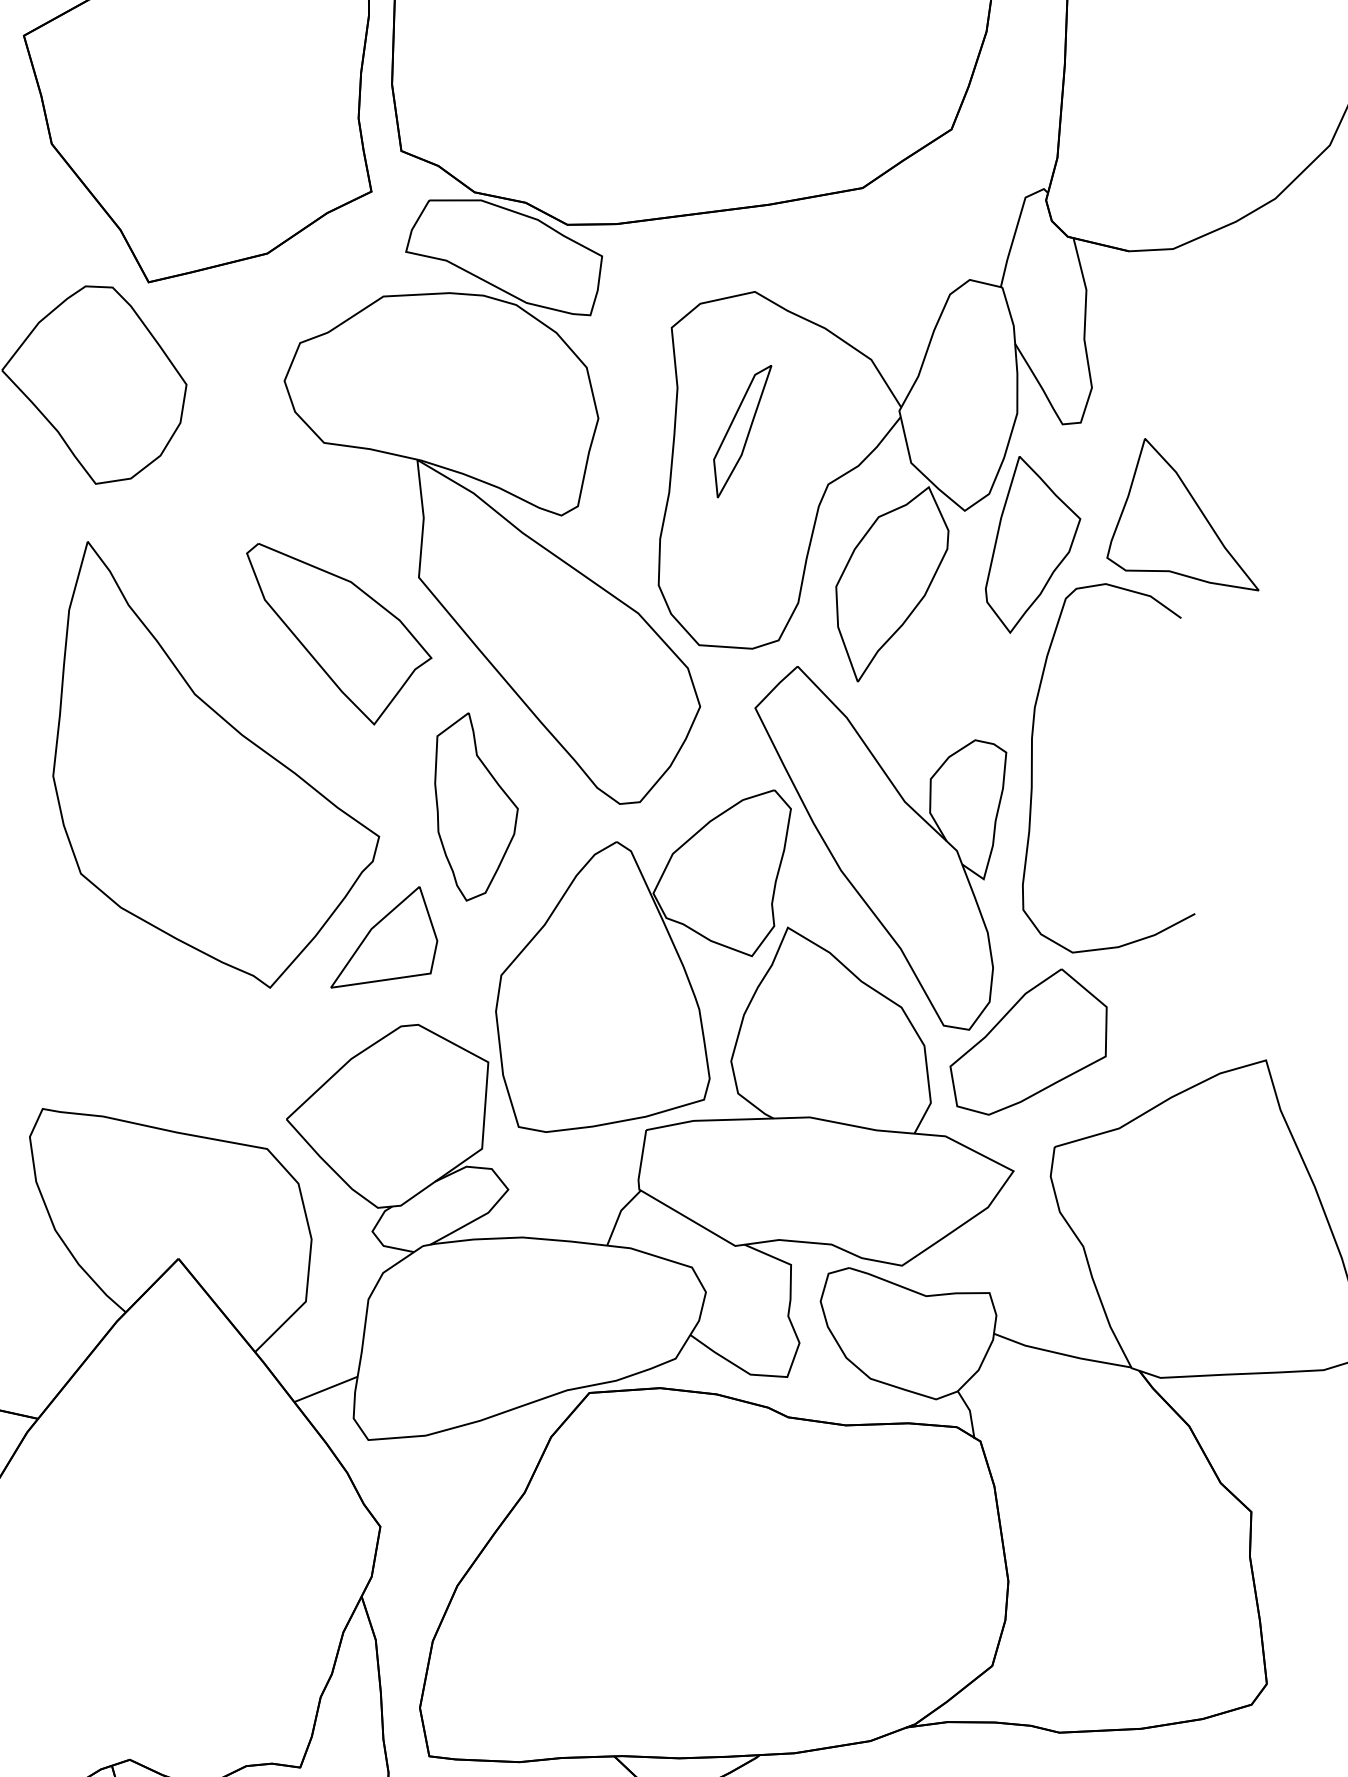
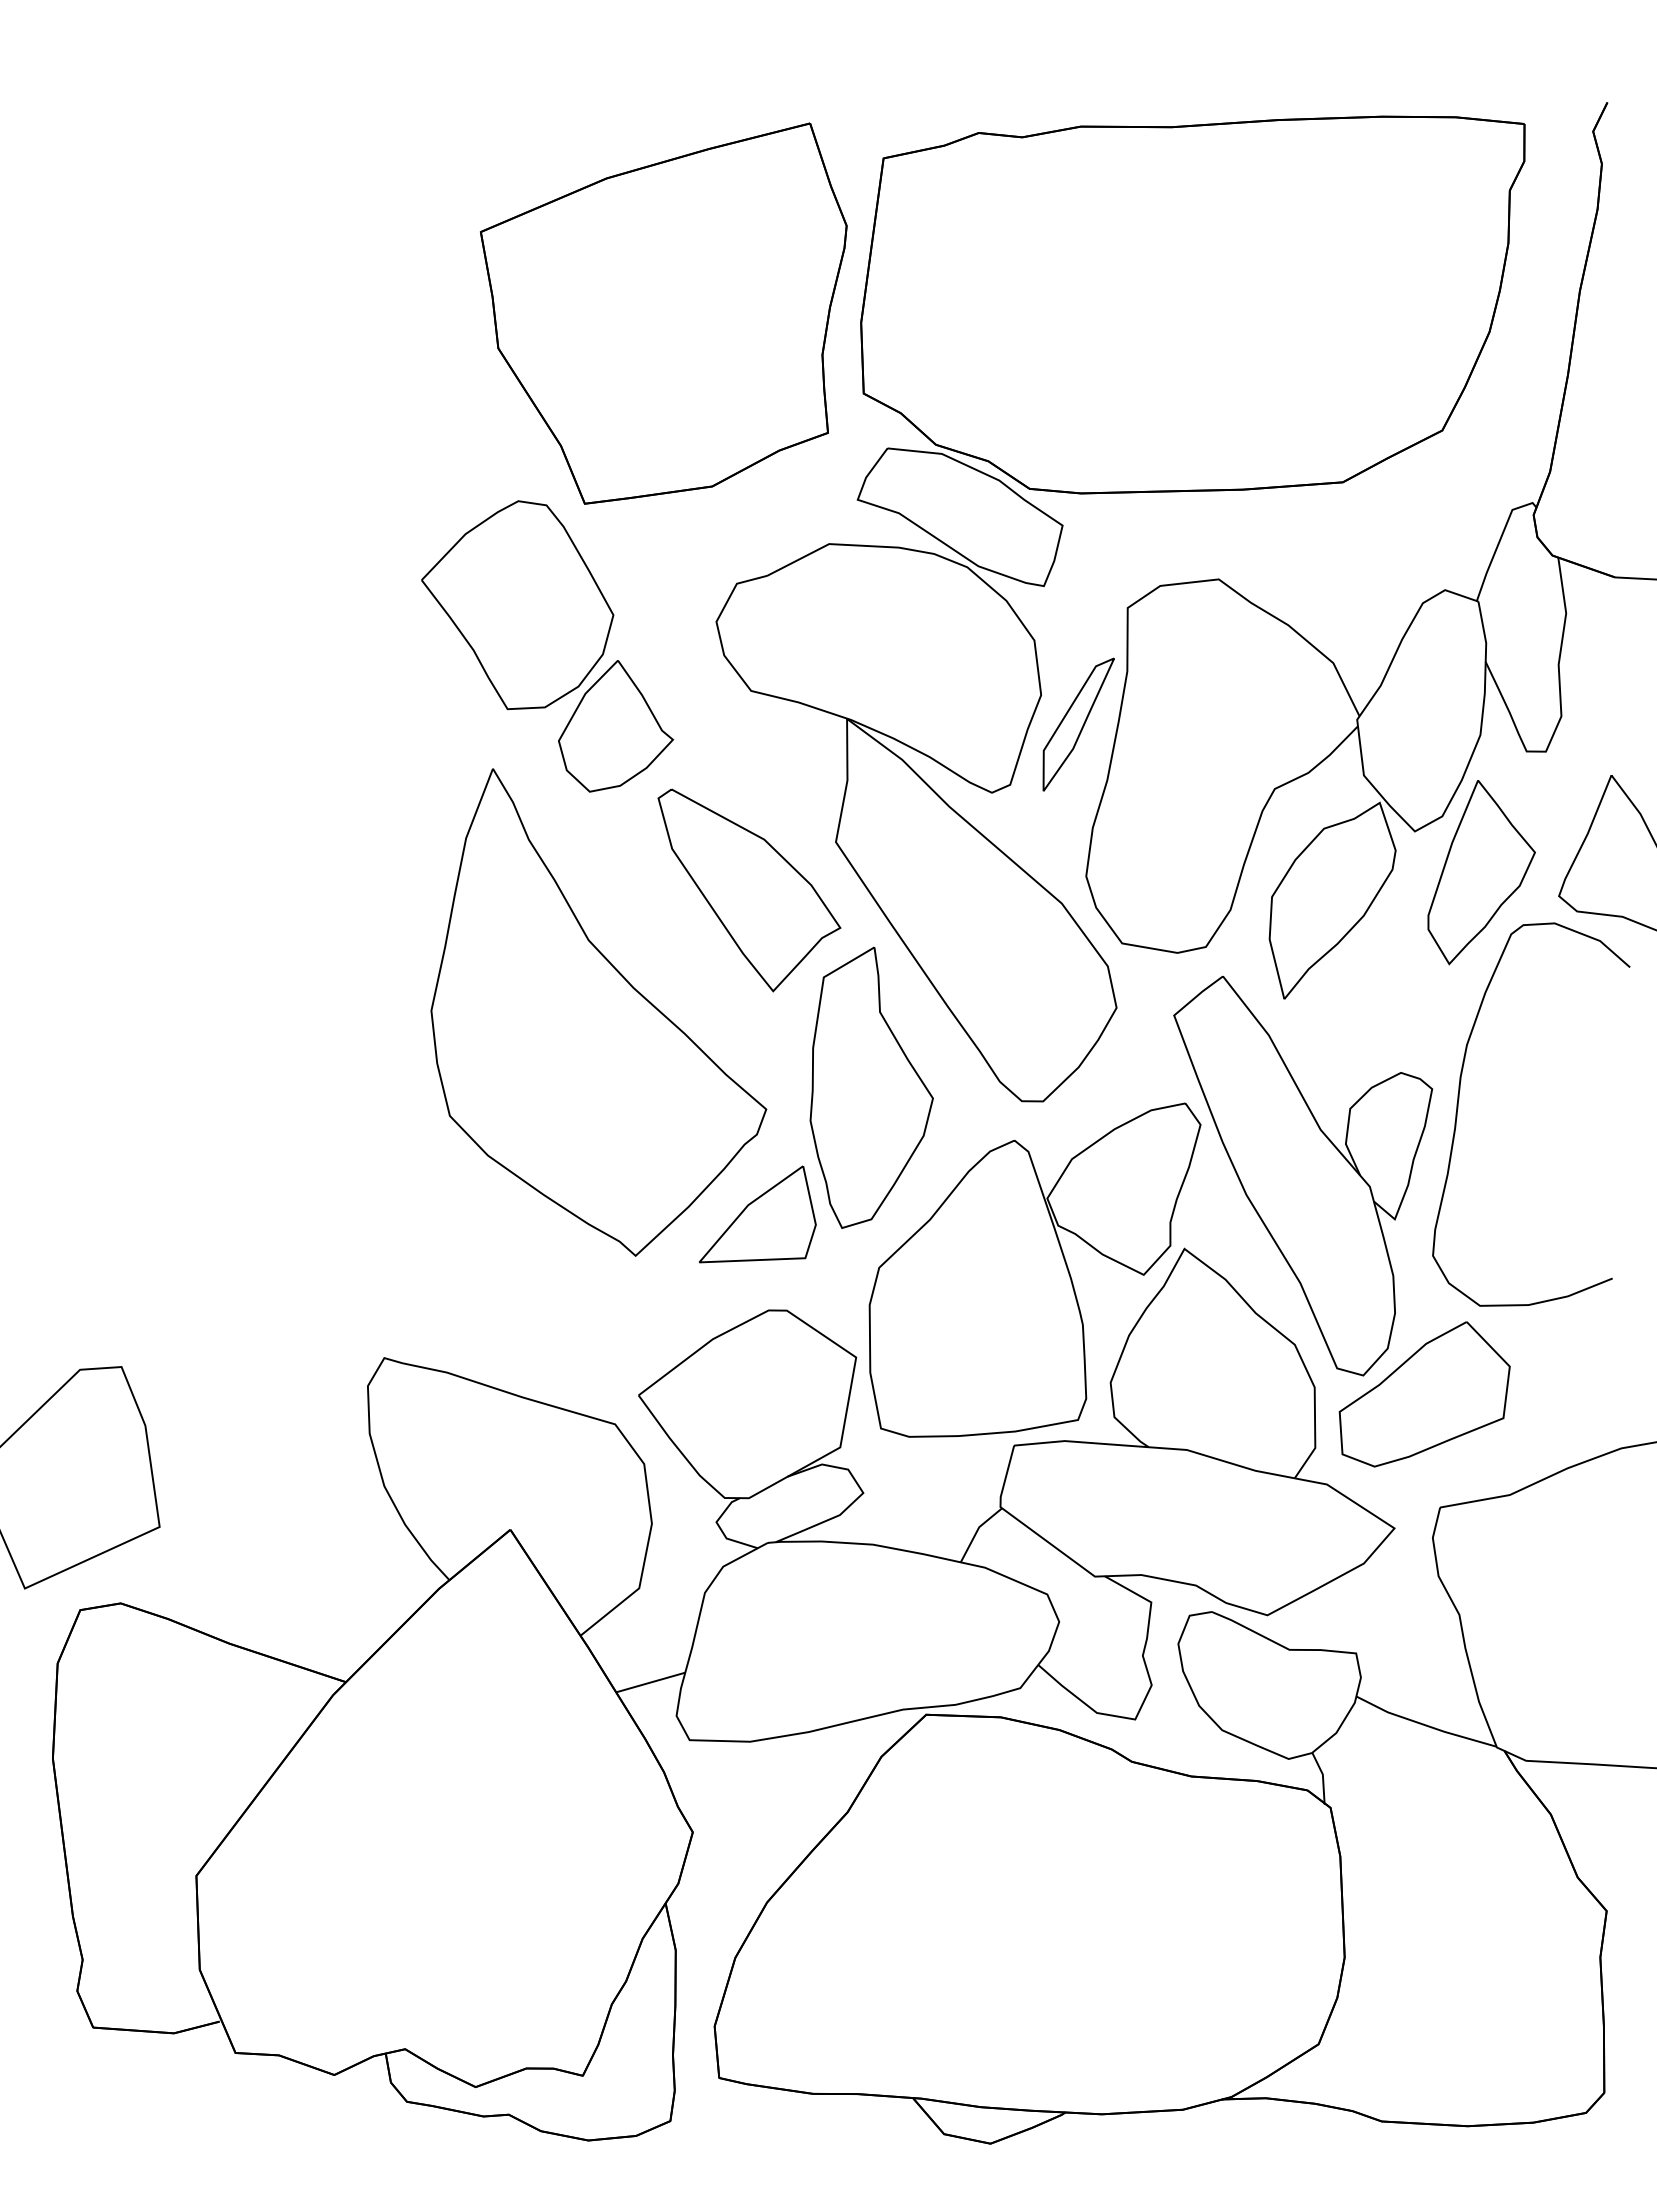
part: (744, 431) -> (1078, 724), moved
part: (200, 489) -> (616, 726), added
part: (476, 805) -> (871, 1087), size x1.43

